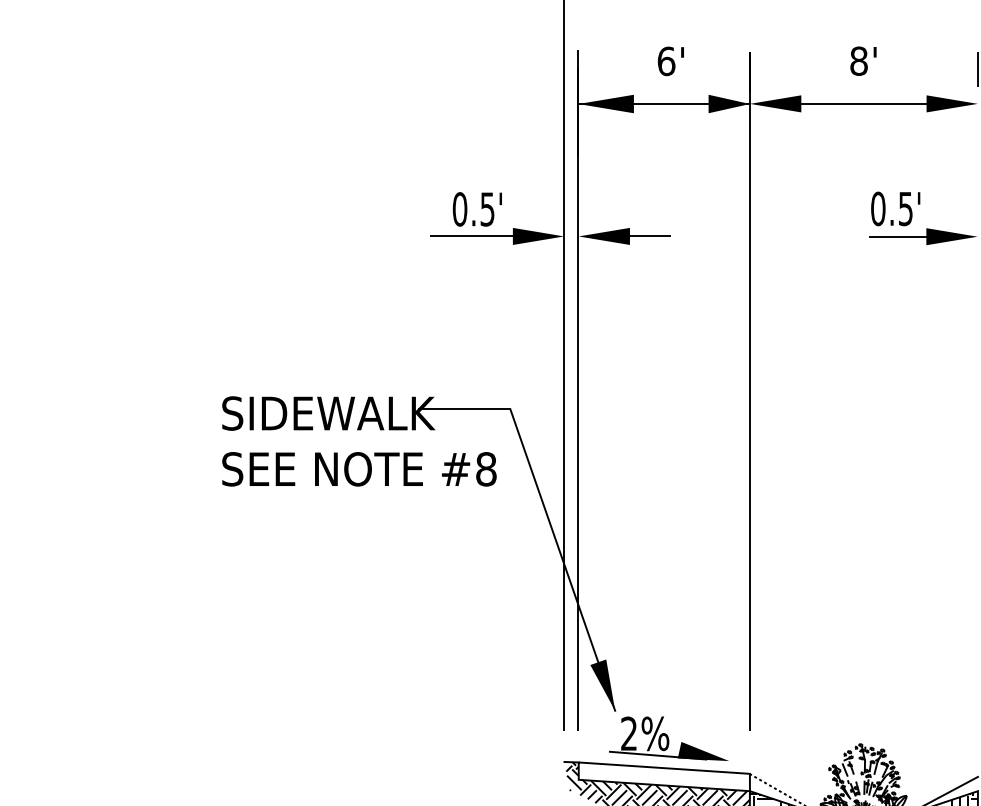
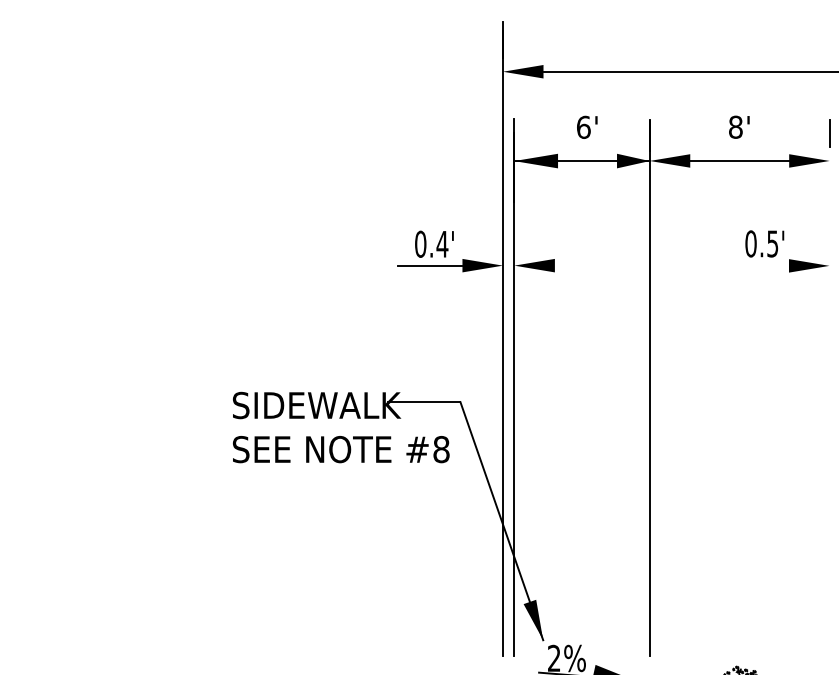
text: (487, 209) -> (442, 244), 0.5' -> 0.4'
line: (649, 236) -> (570, 265), removed
line: (897, 236) -> (766, 265), removed

